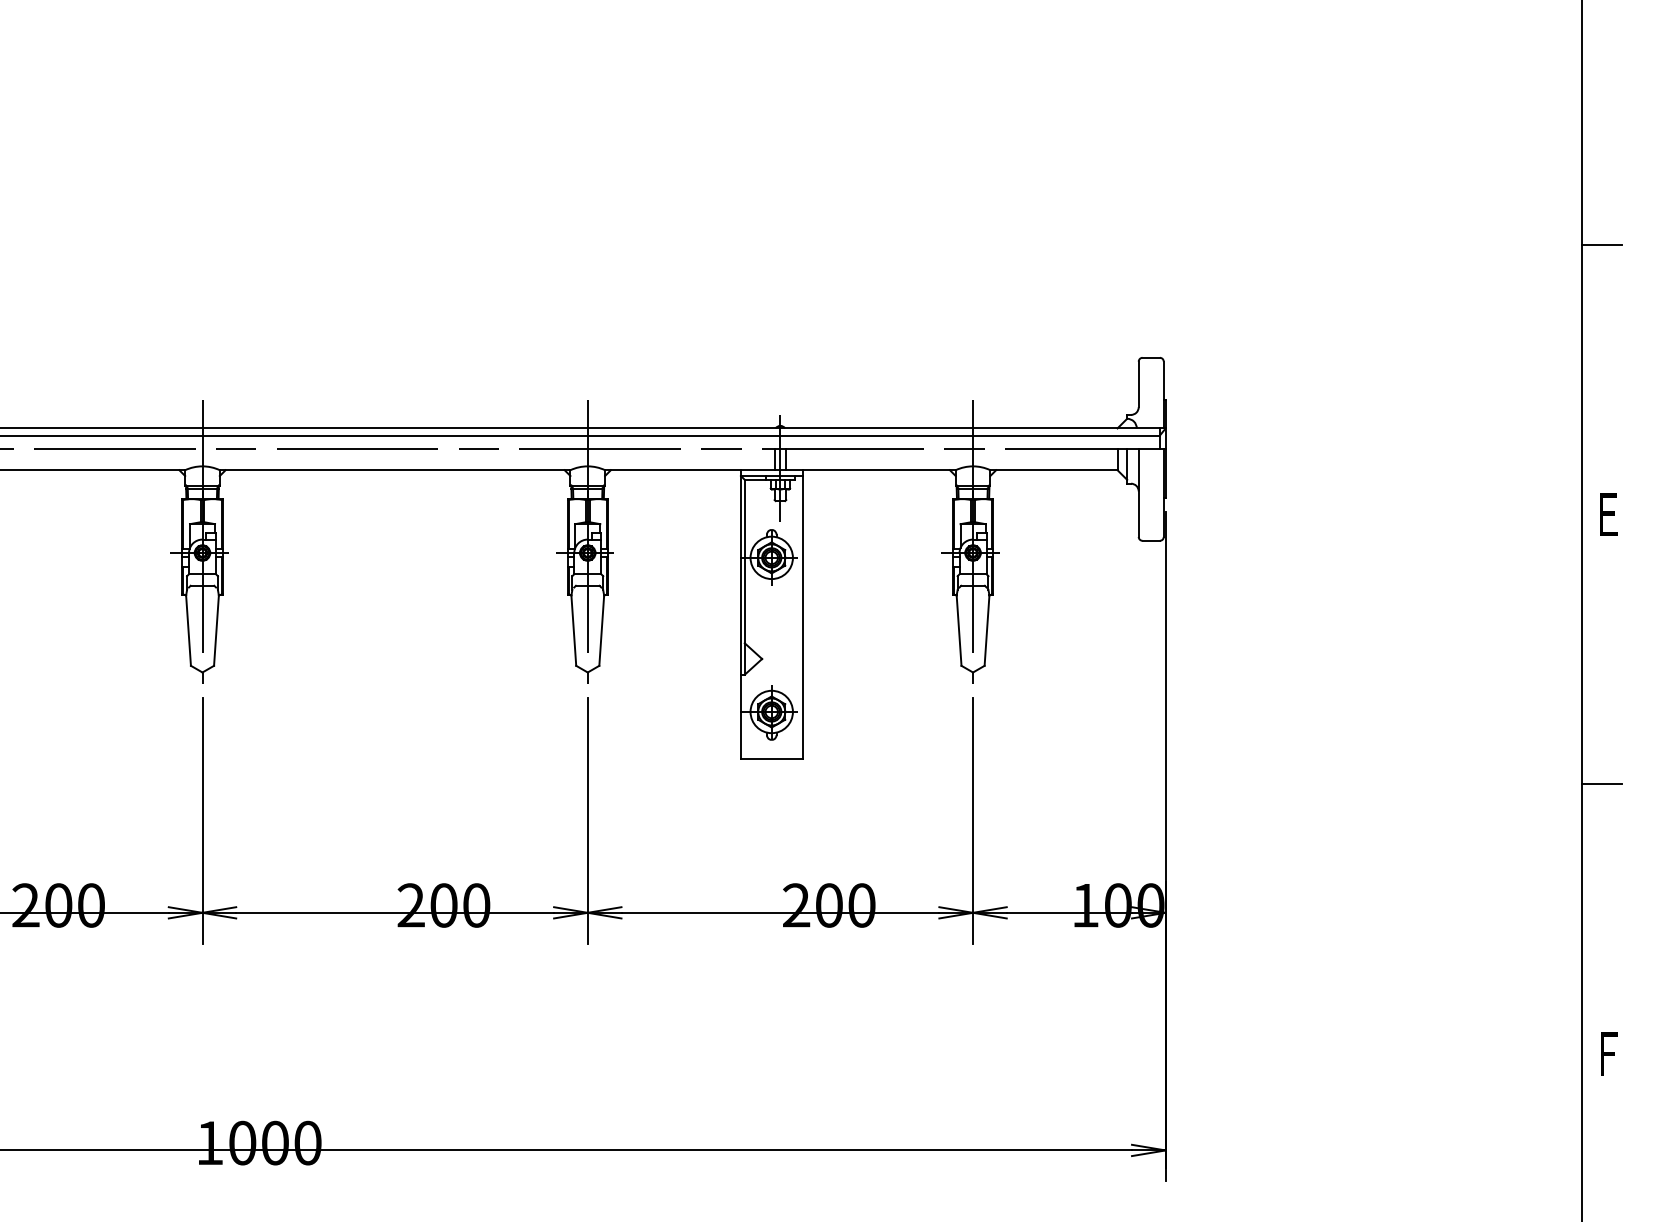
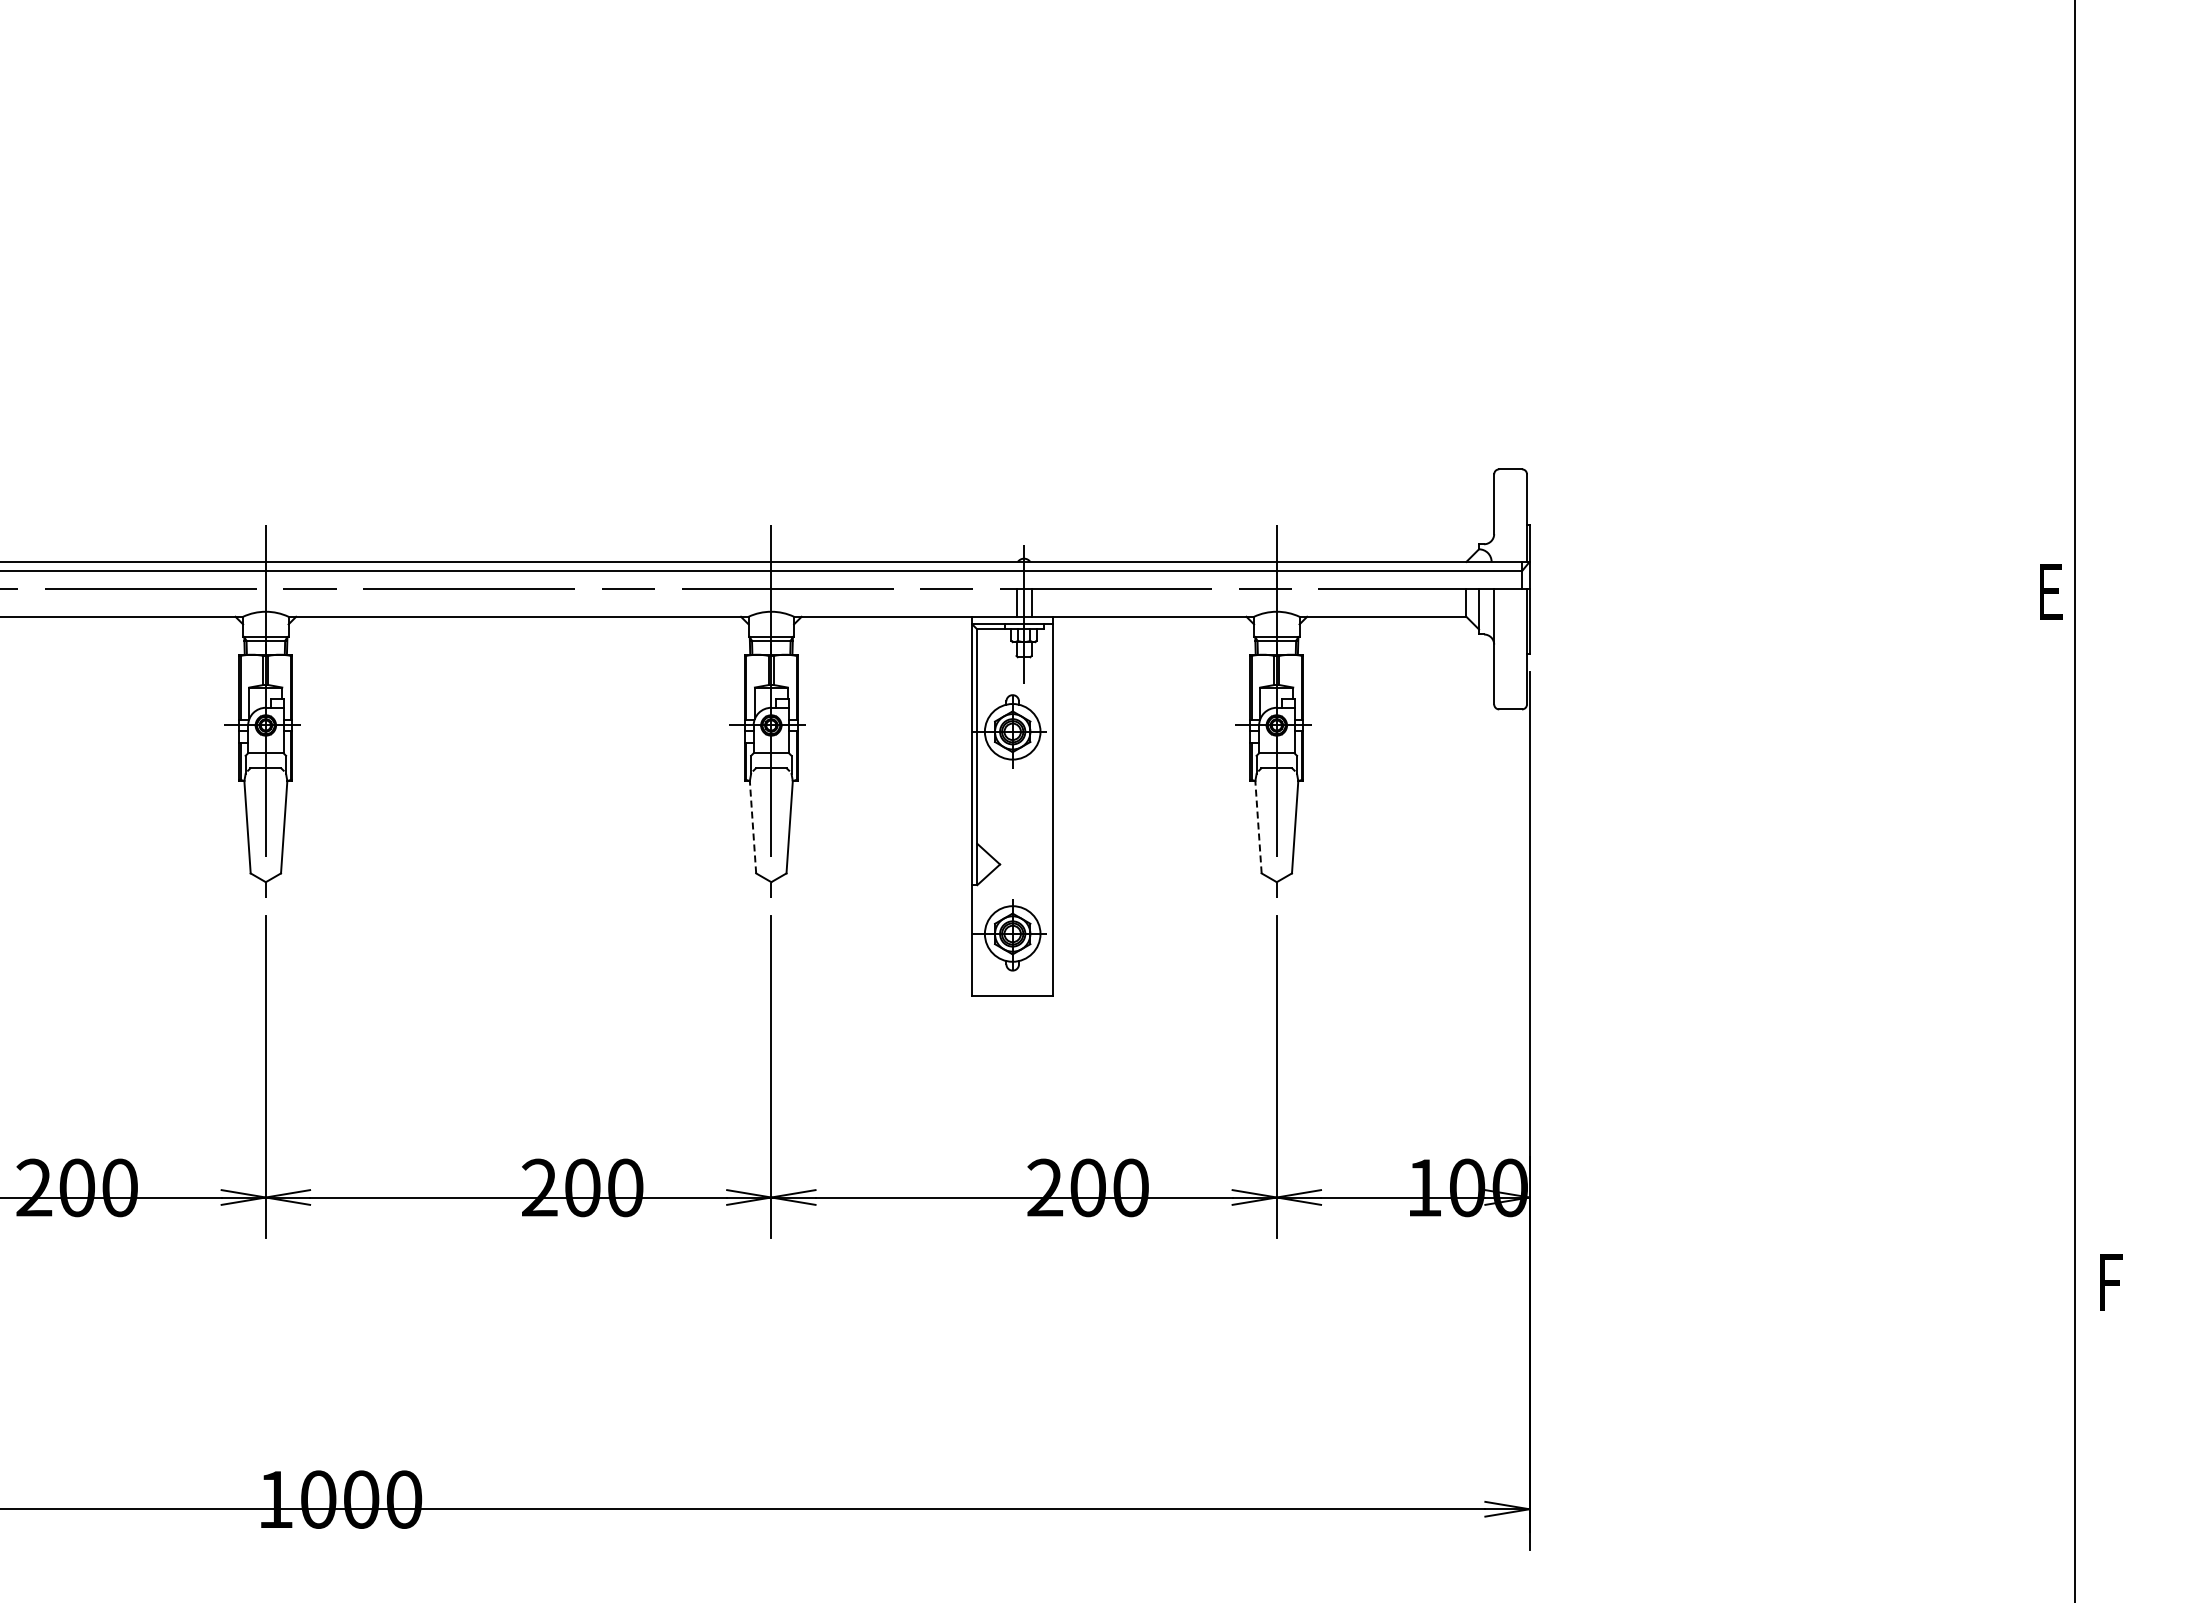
line: (1601, 245) -> (2101, 321), removed
text: (1609, 514) -> (2051, 591), moved
line: (573, 630) -> (752, 826), solid -> dashed
line: (959, 630) -> (1258, 826), solid -> dashed
line: (1601, 784) -> (2101, 1028), removed
text: (1609, 1053) -> (2111, 1282), moved

